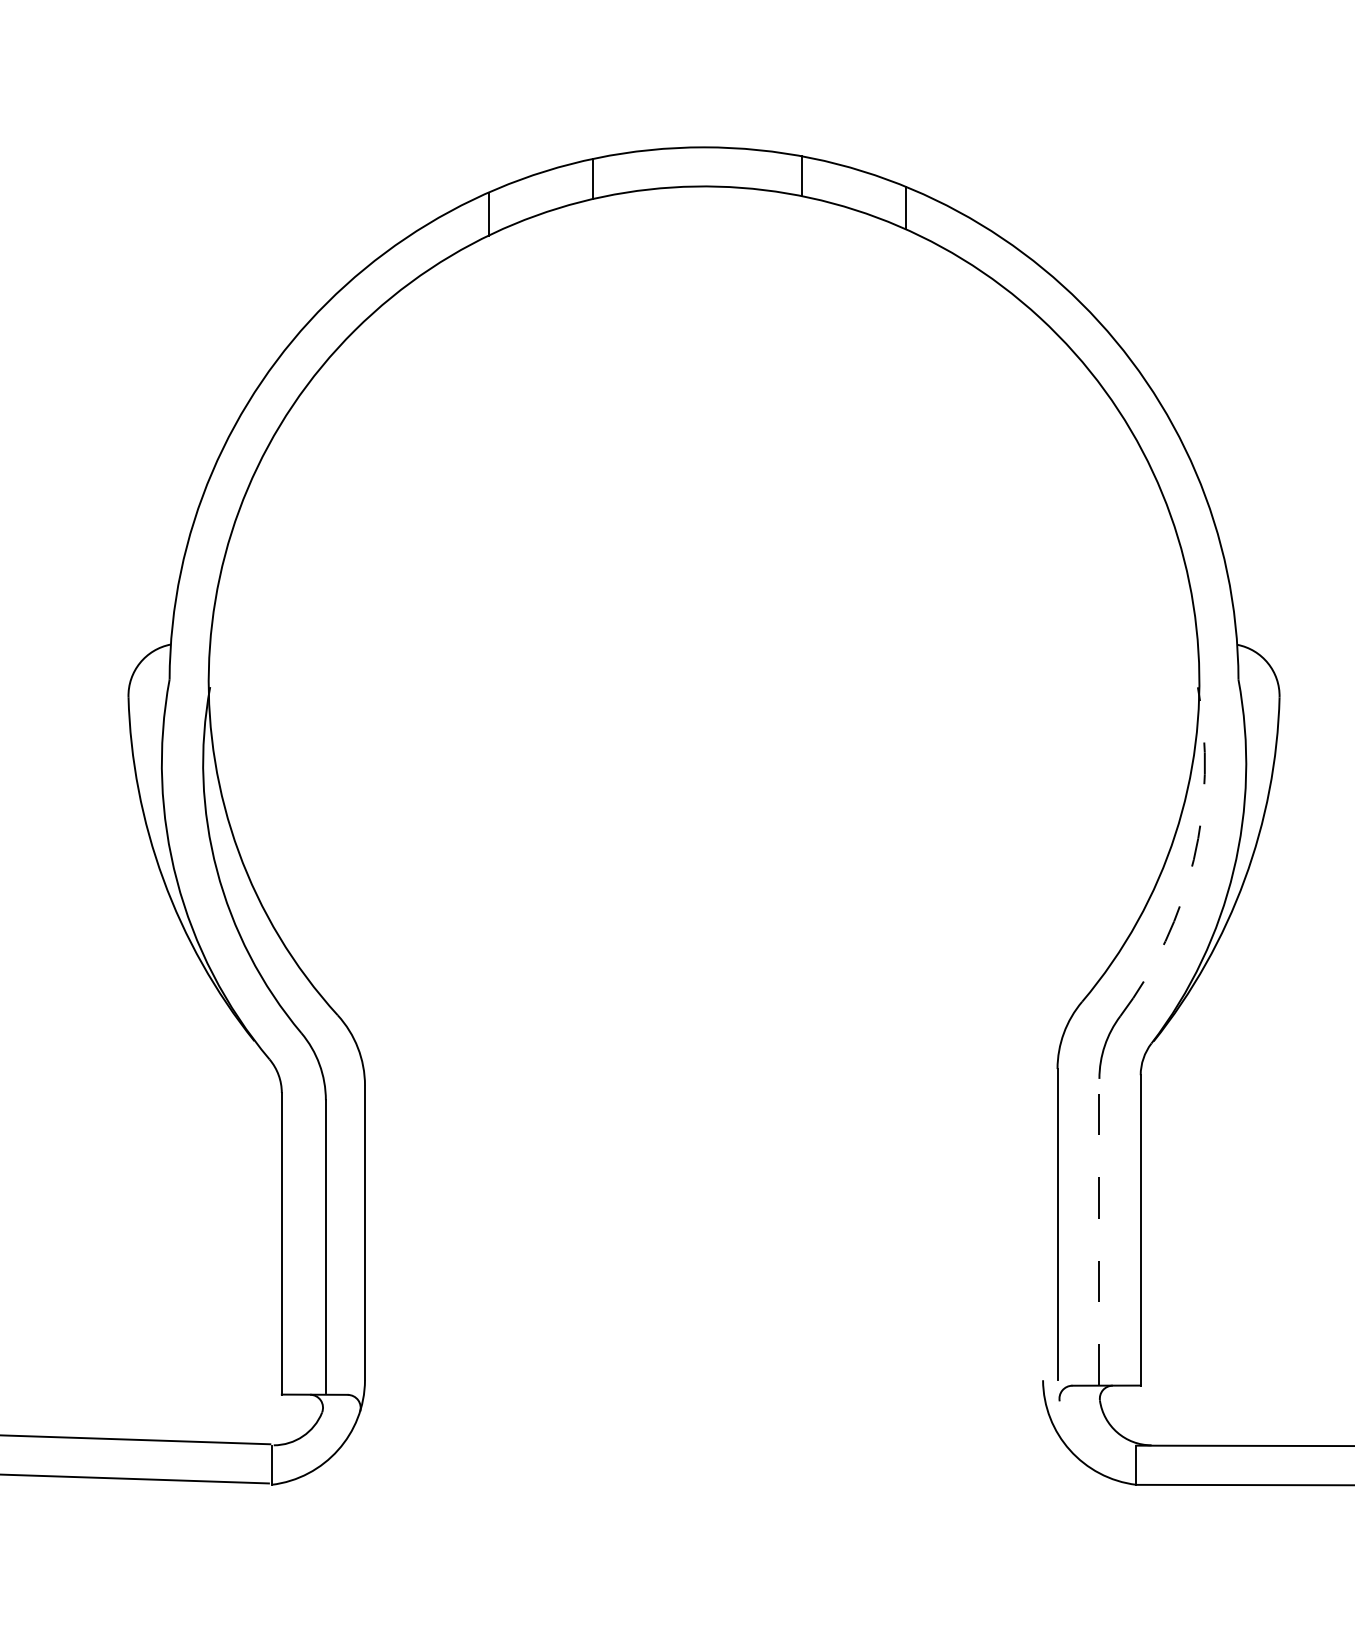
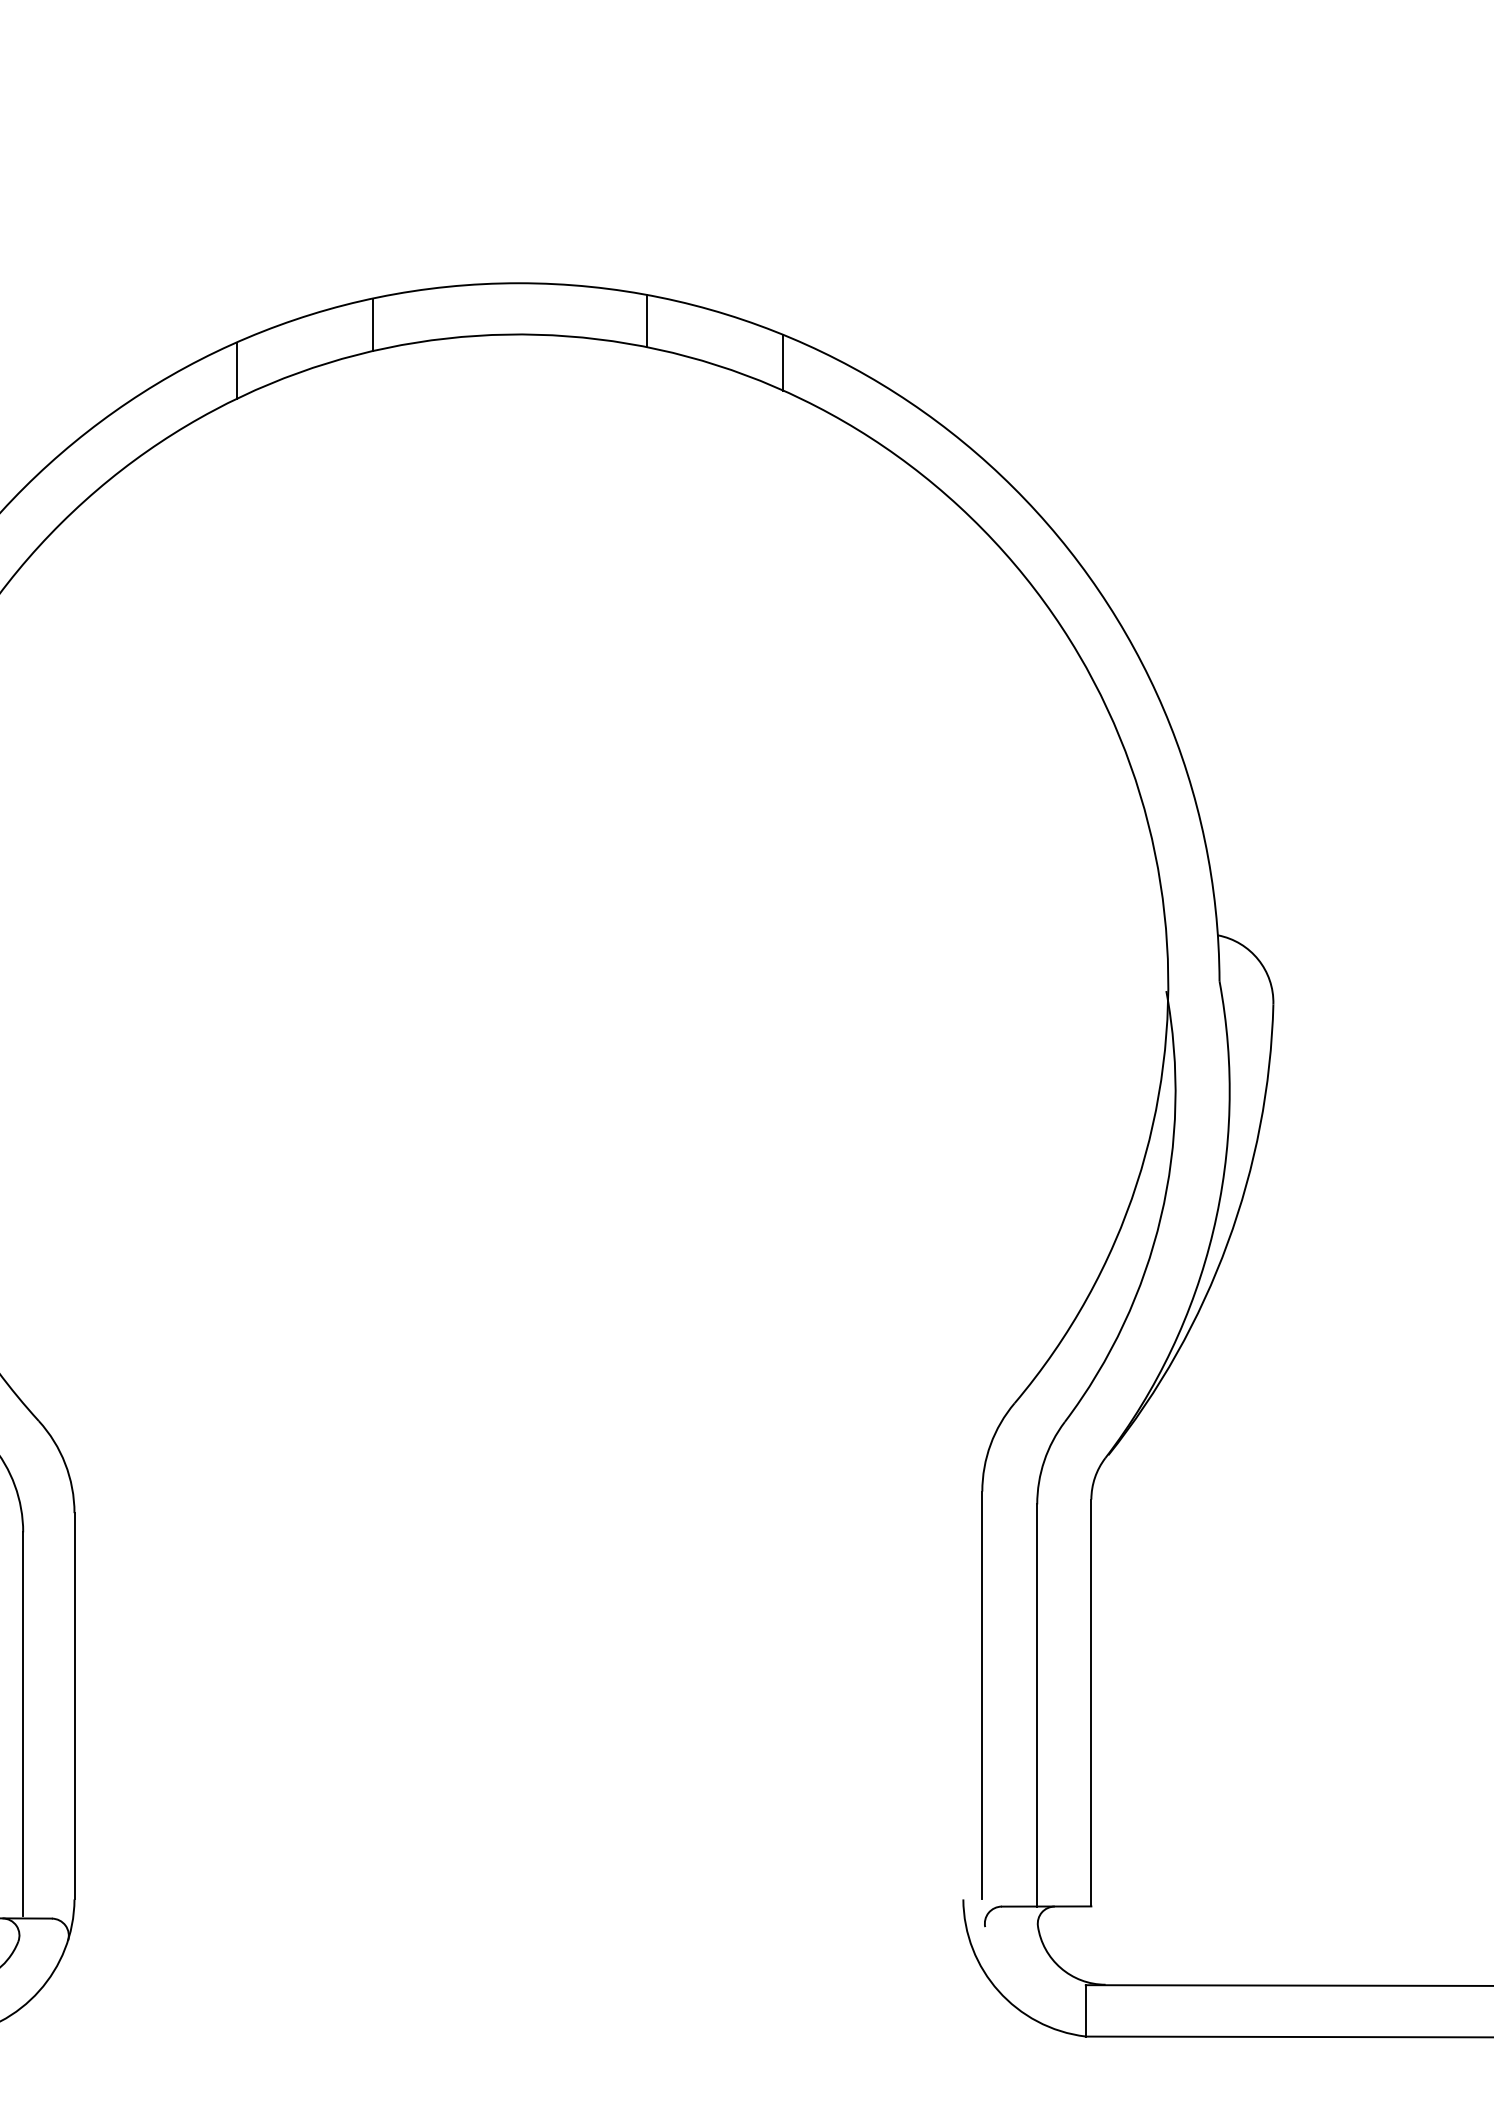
arc: (1193, 859) -> (1160, 1216), dashed -> solid
line: (1099, 1231) -> (1037, 1704), dashed -> solid

